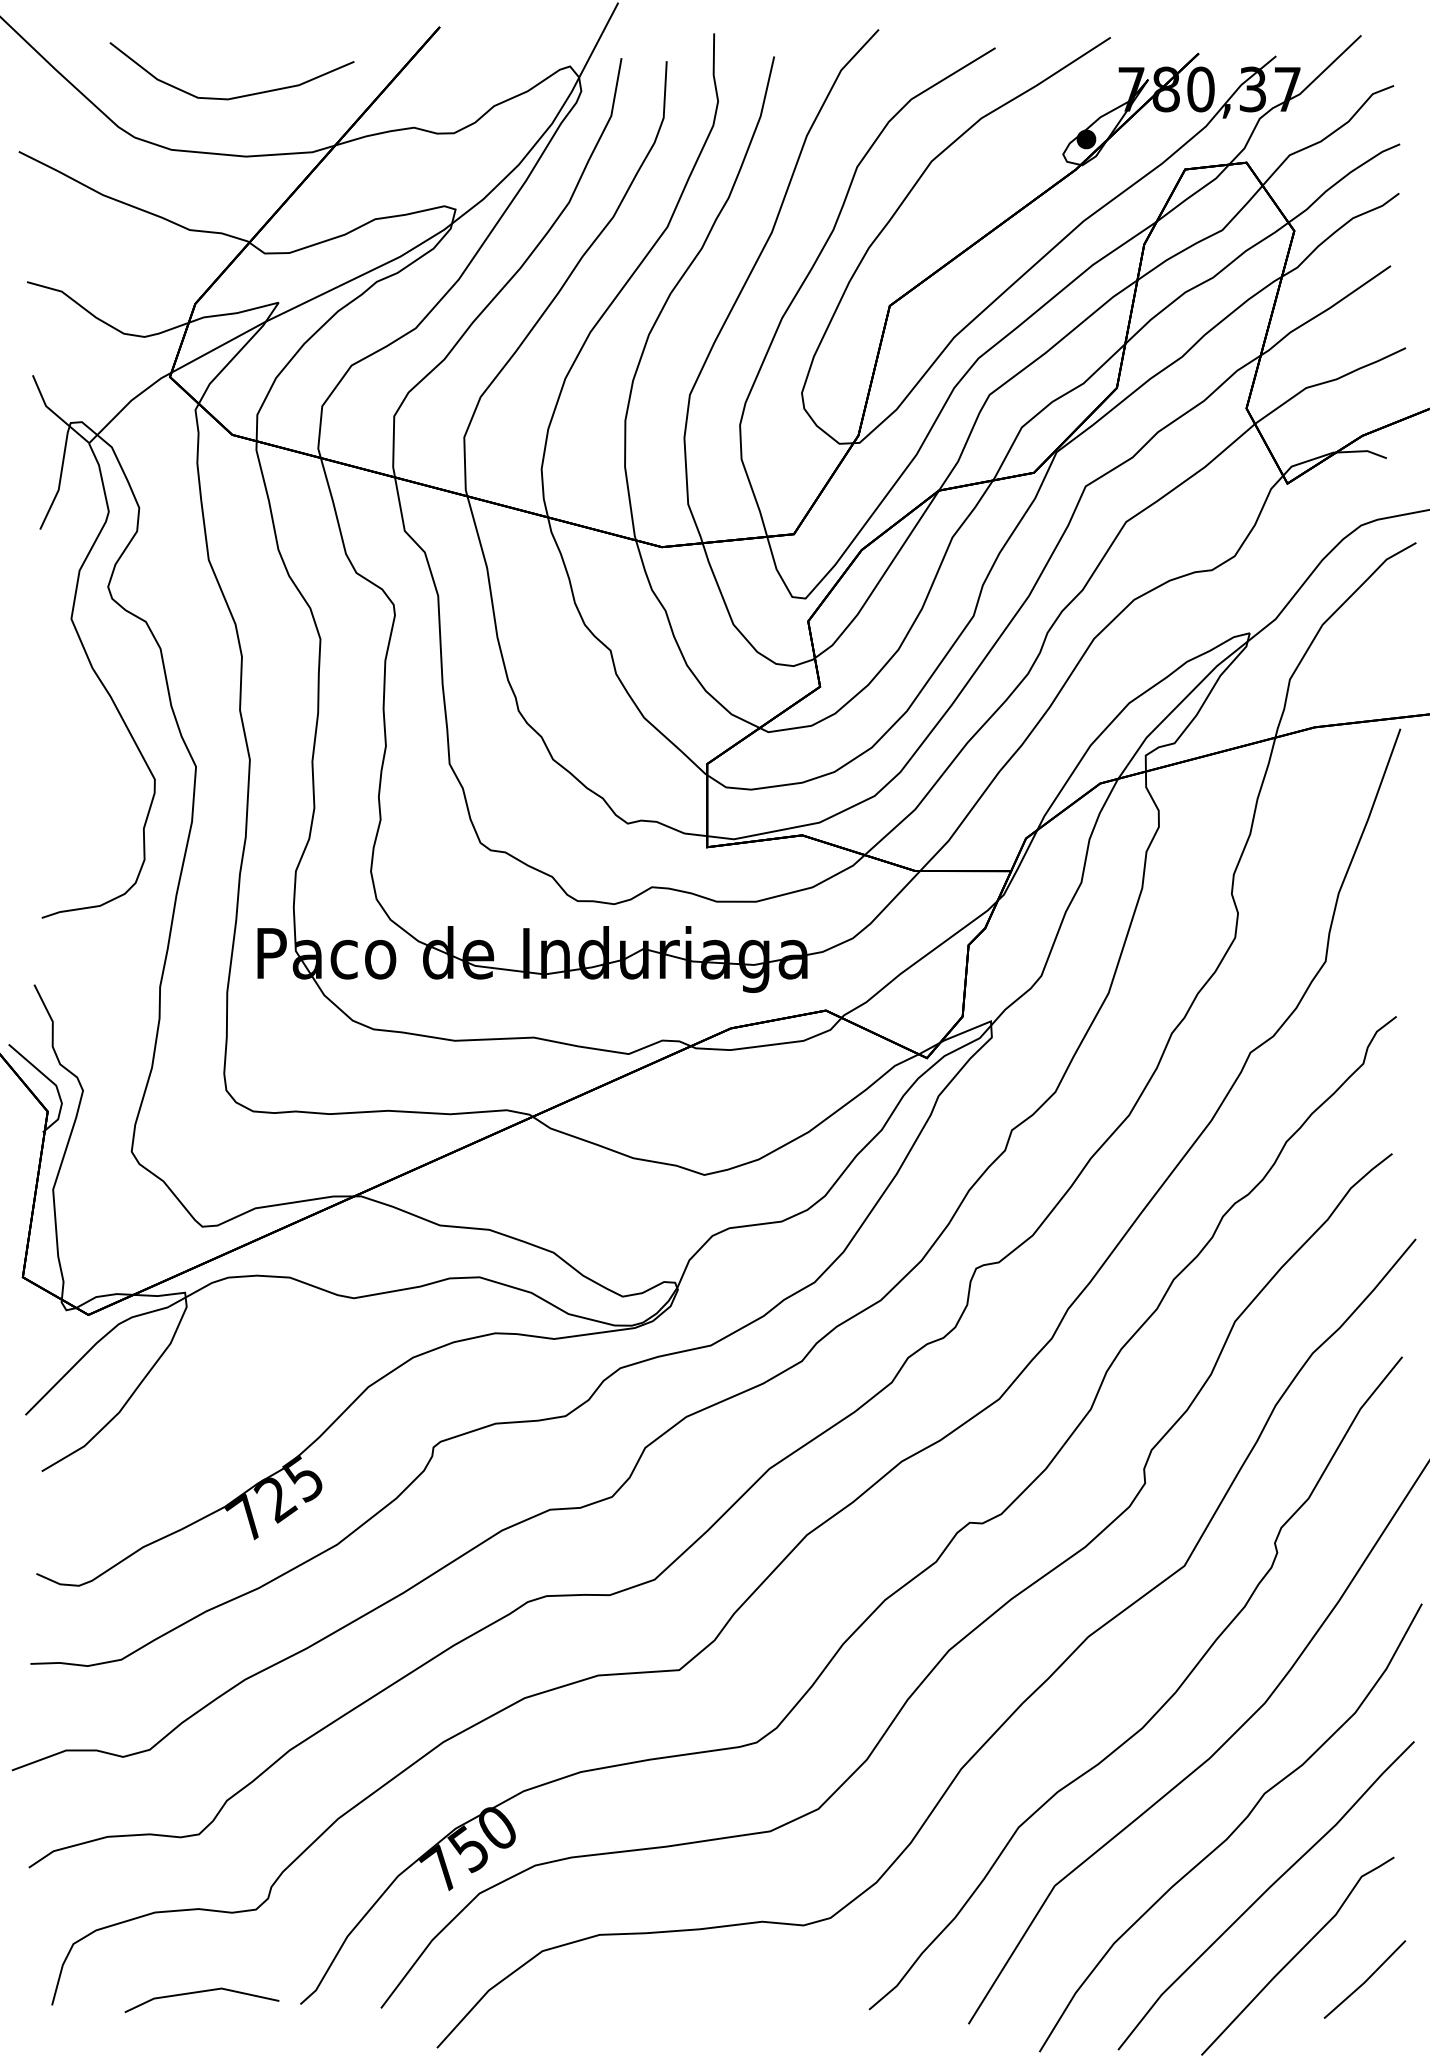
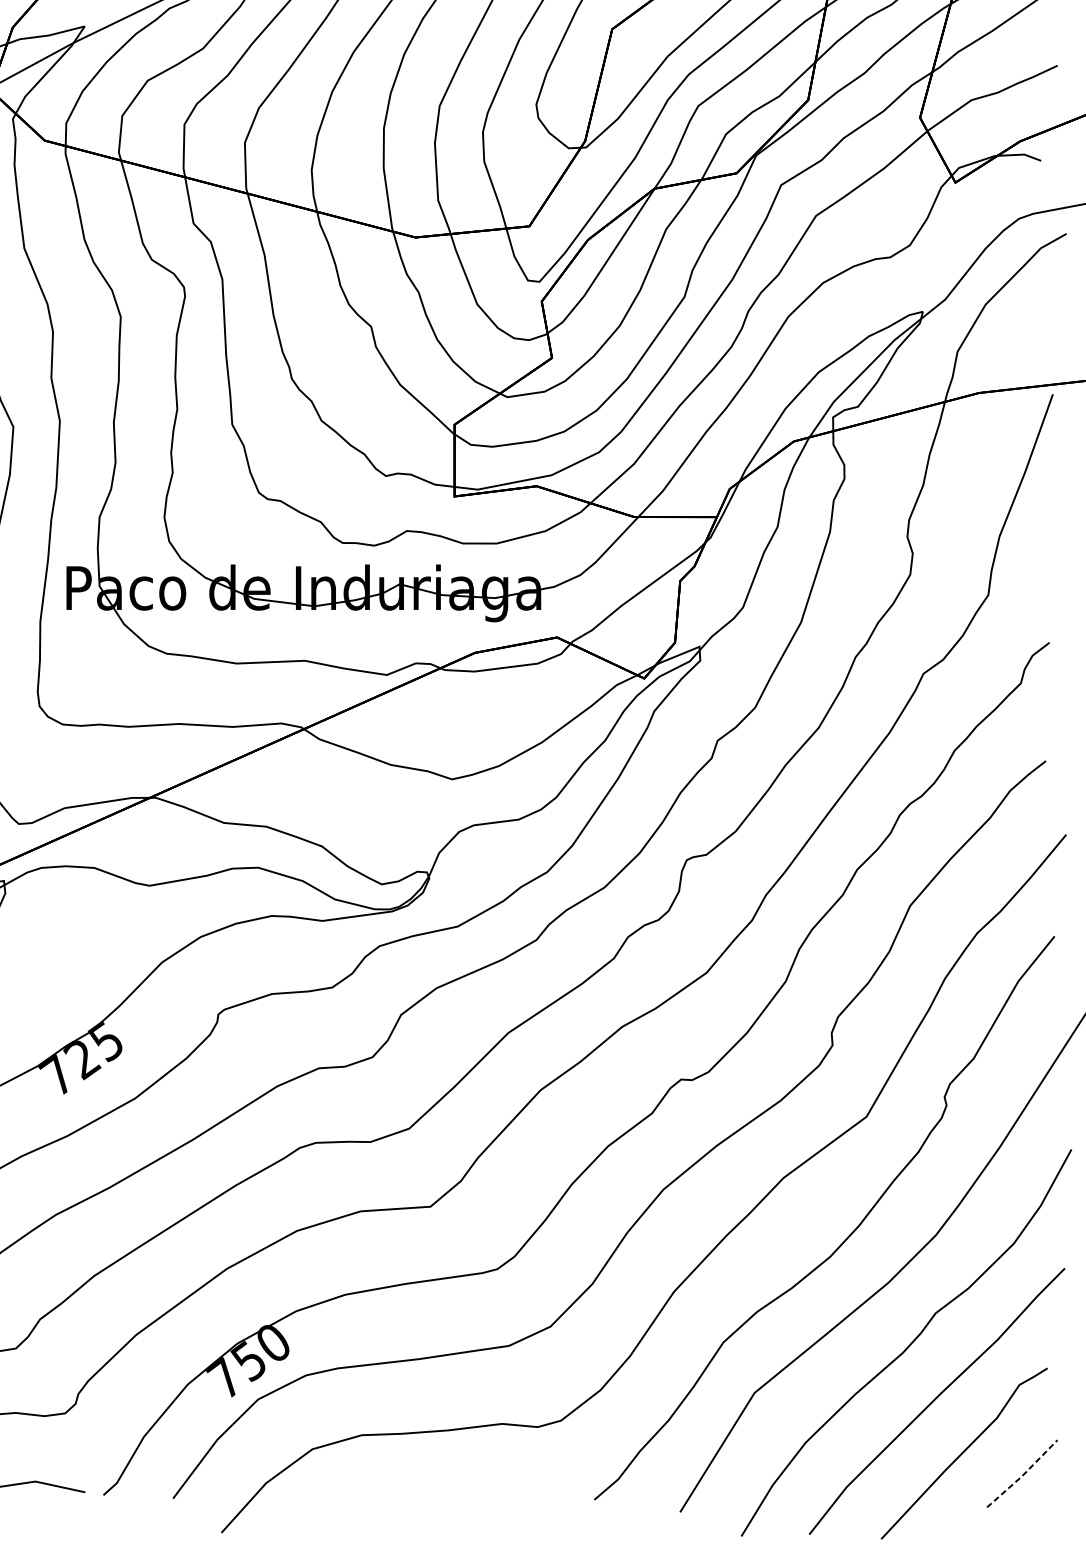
line: (1365, 1981) -> (1022, 1475), solid -> dashed

